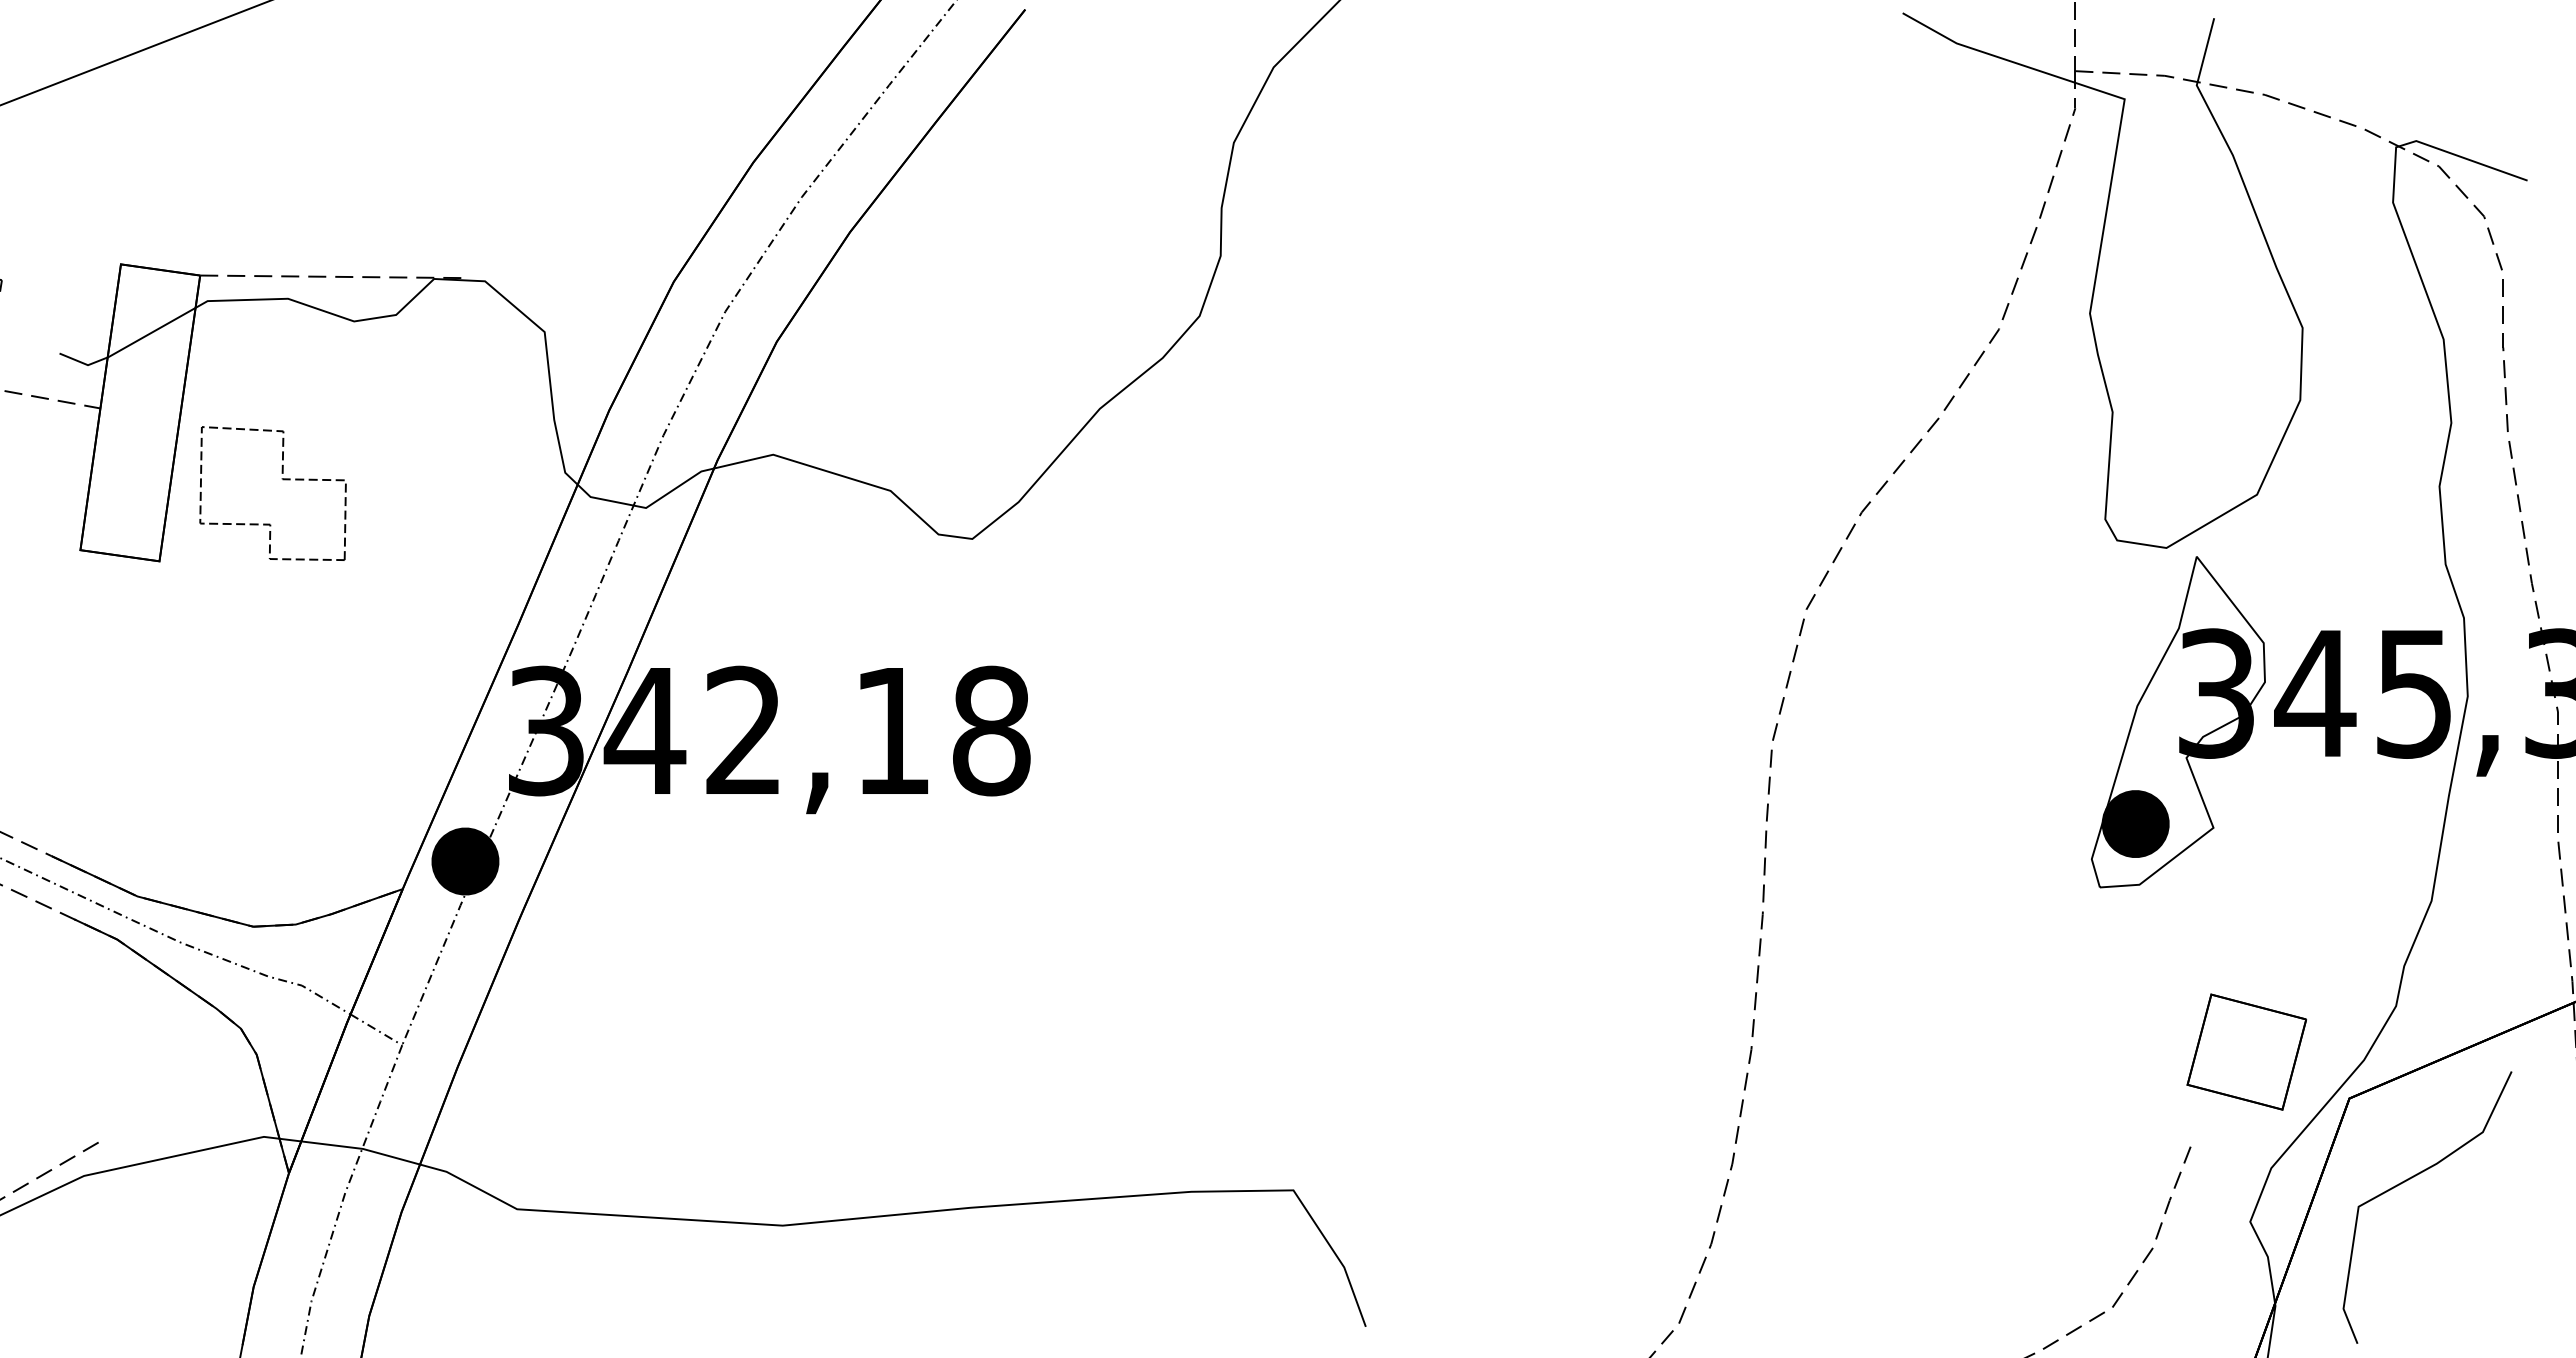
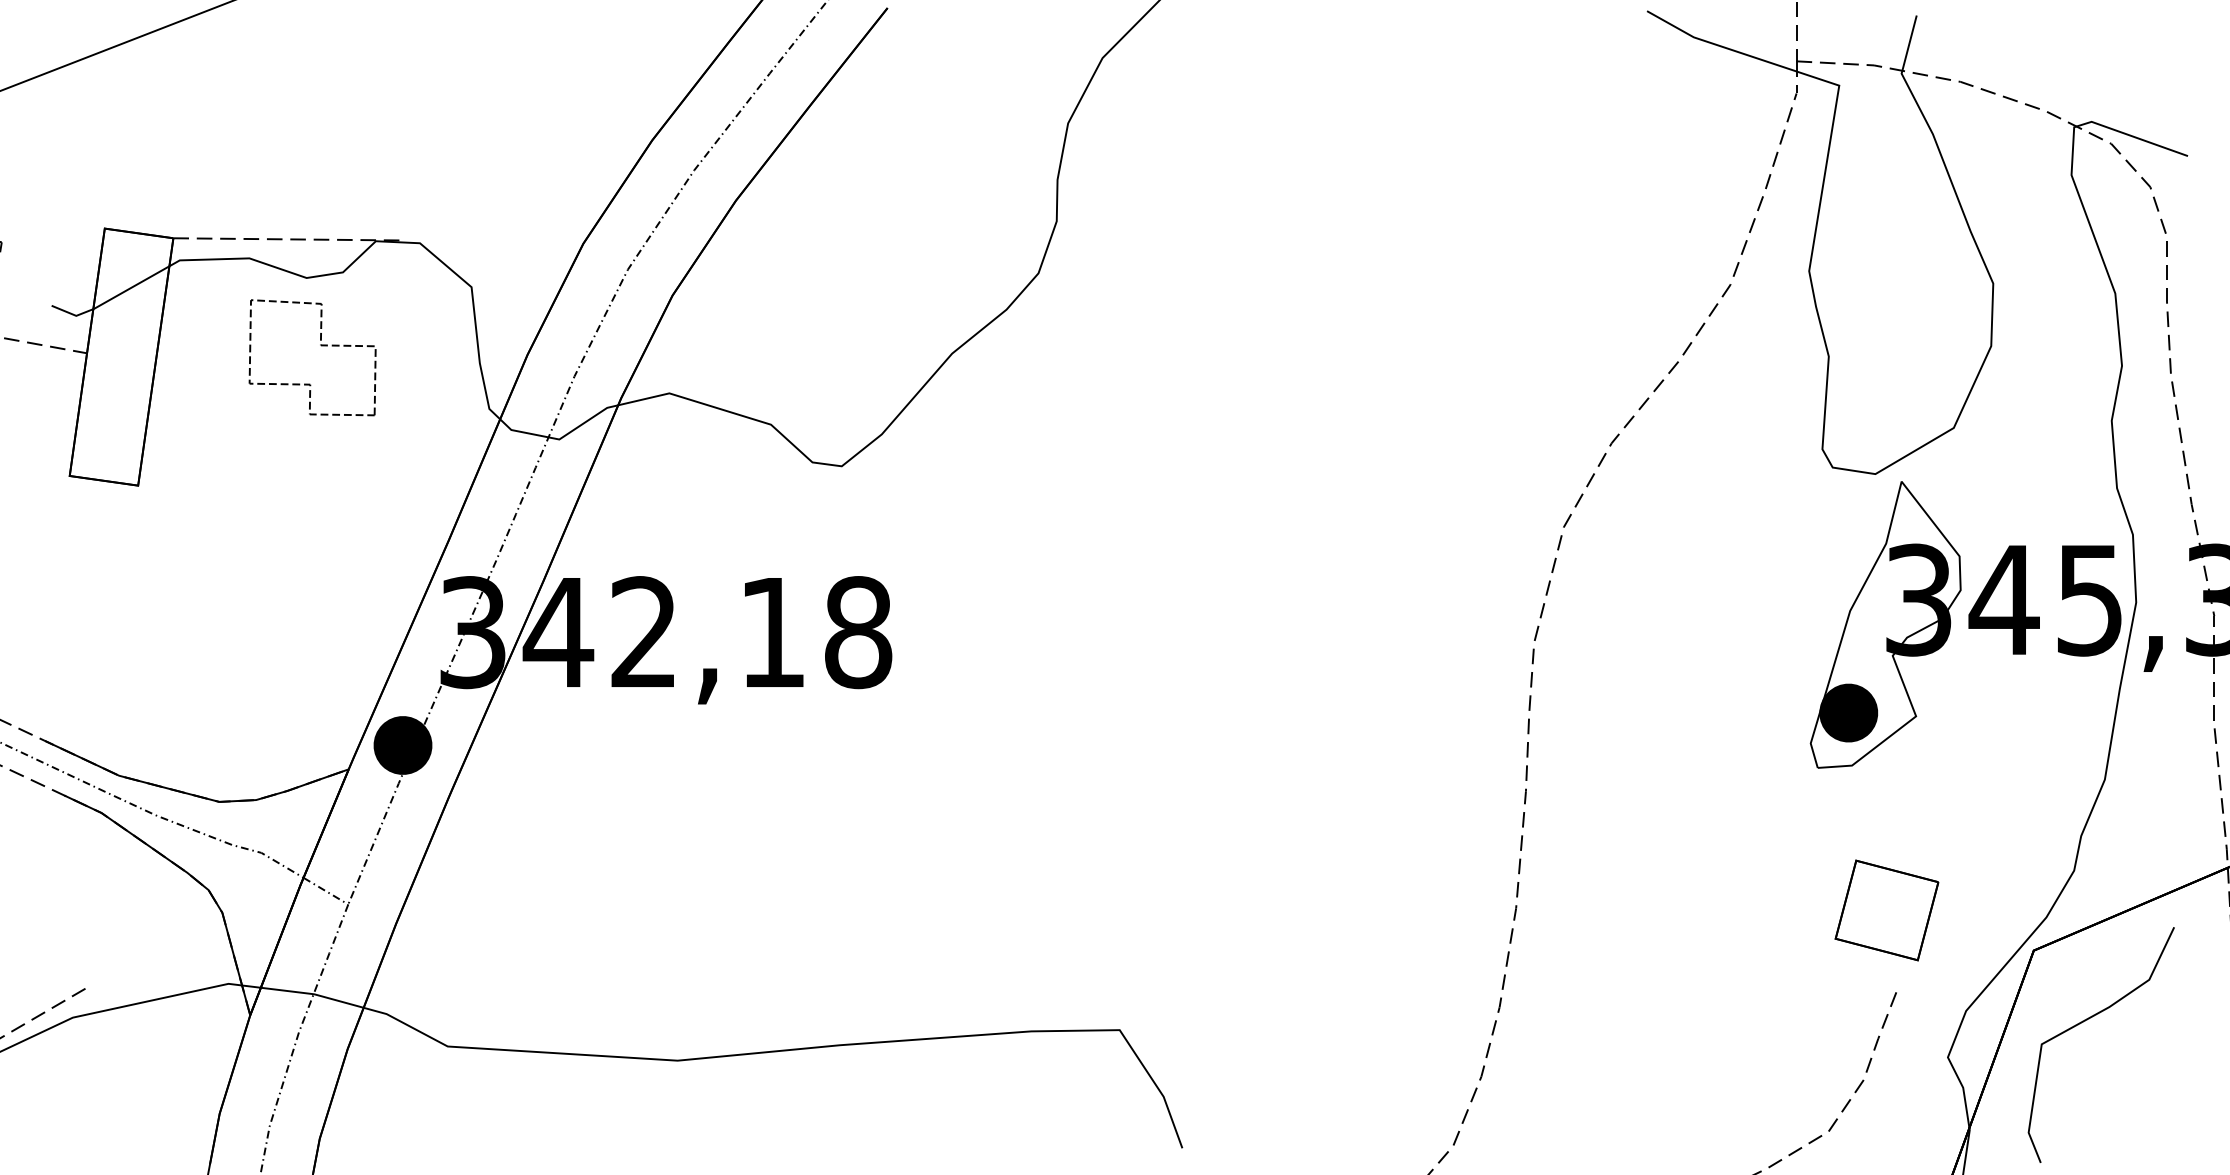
part: (283, 480) -> (321, 346), moved
part: (2246, 1051) -> (1886, 909), moved

